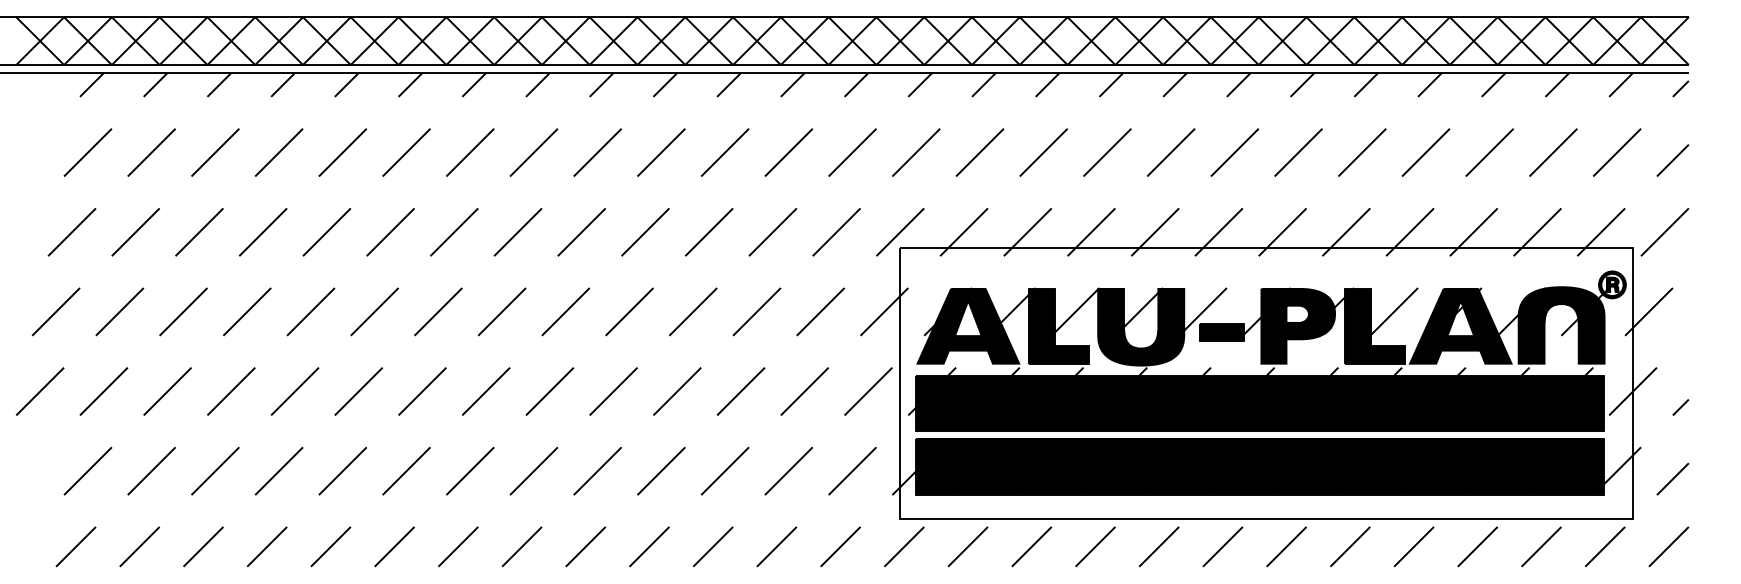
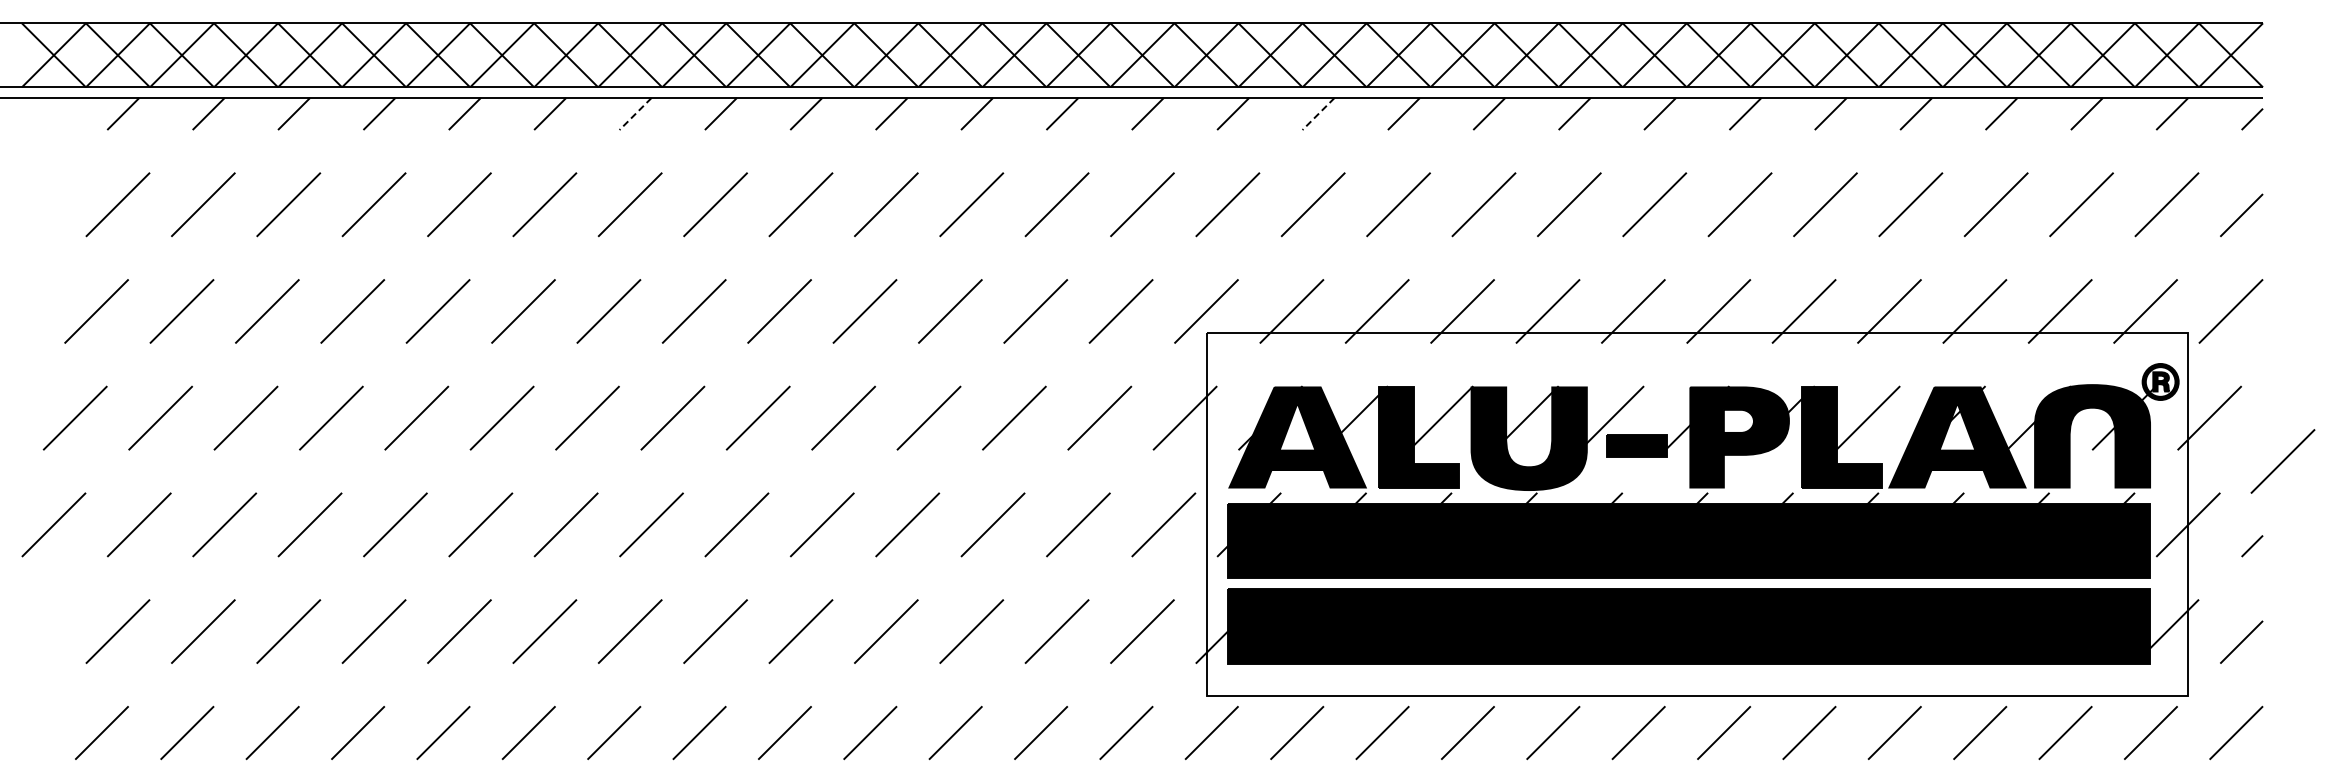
line: (474, 85) -> (635, 114), solid -> dashed
line: (983, 85) -> (1318, 114), solid -> dashed
line: (1703, 344) -> (2282, 461), added

